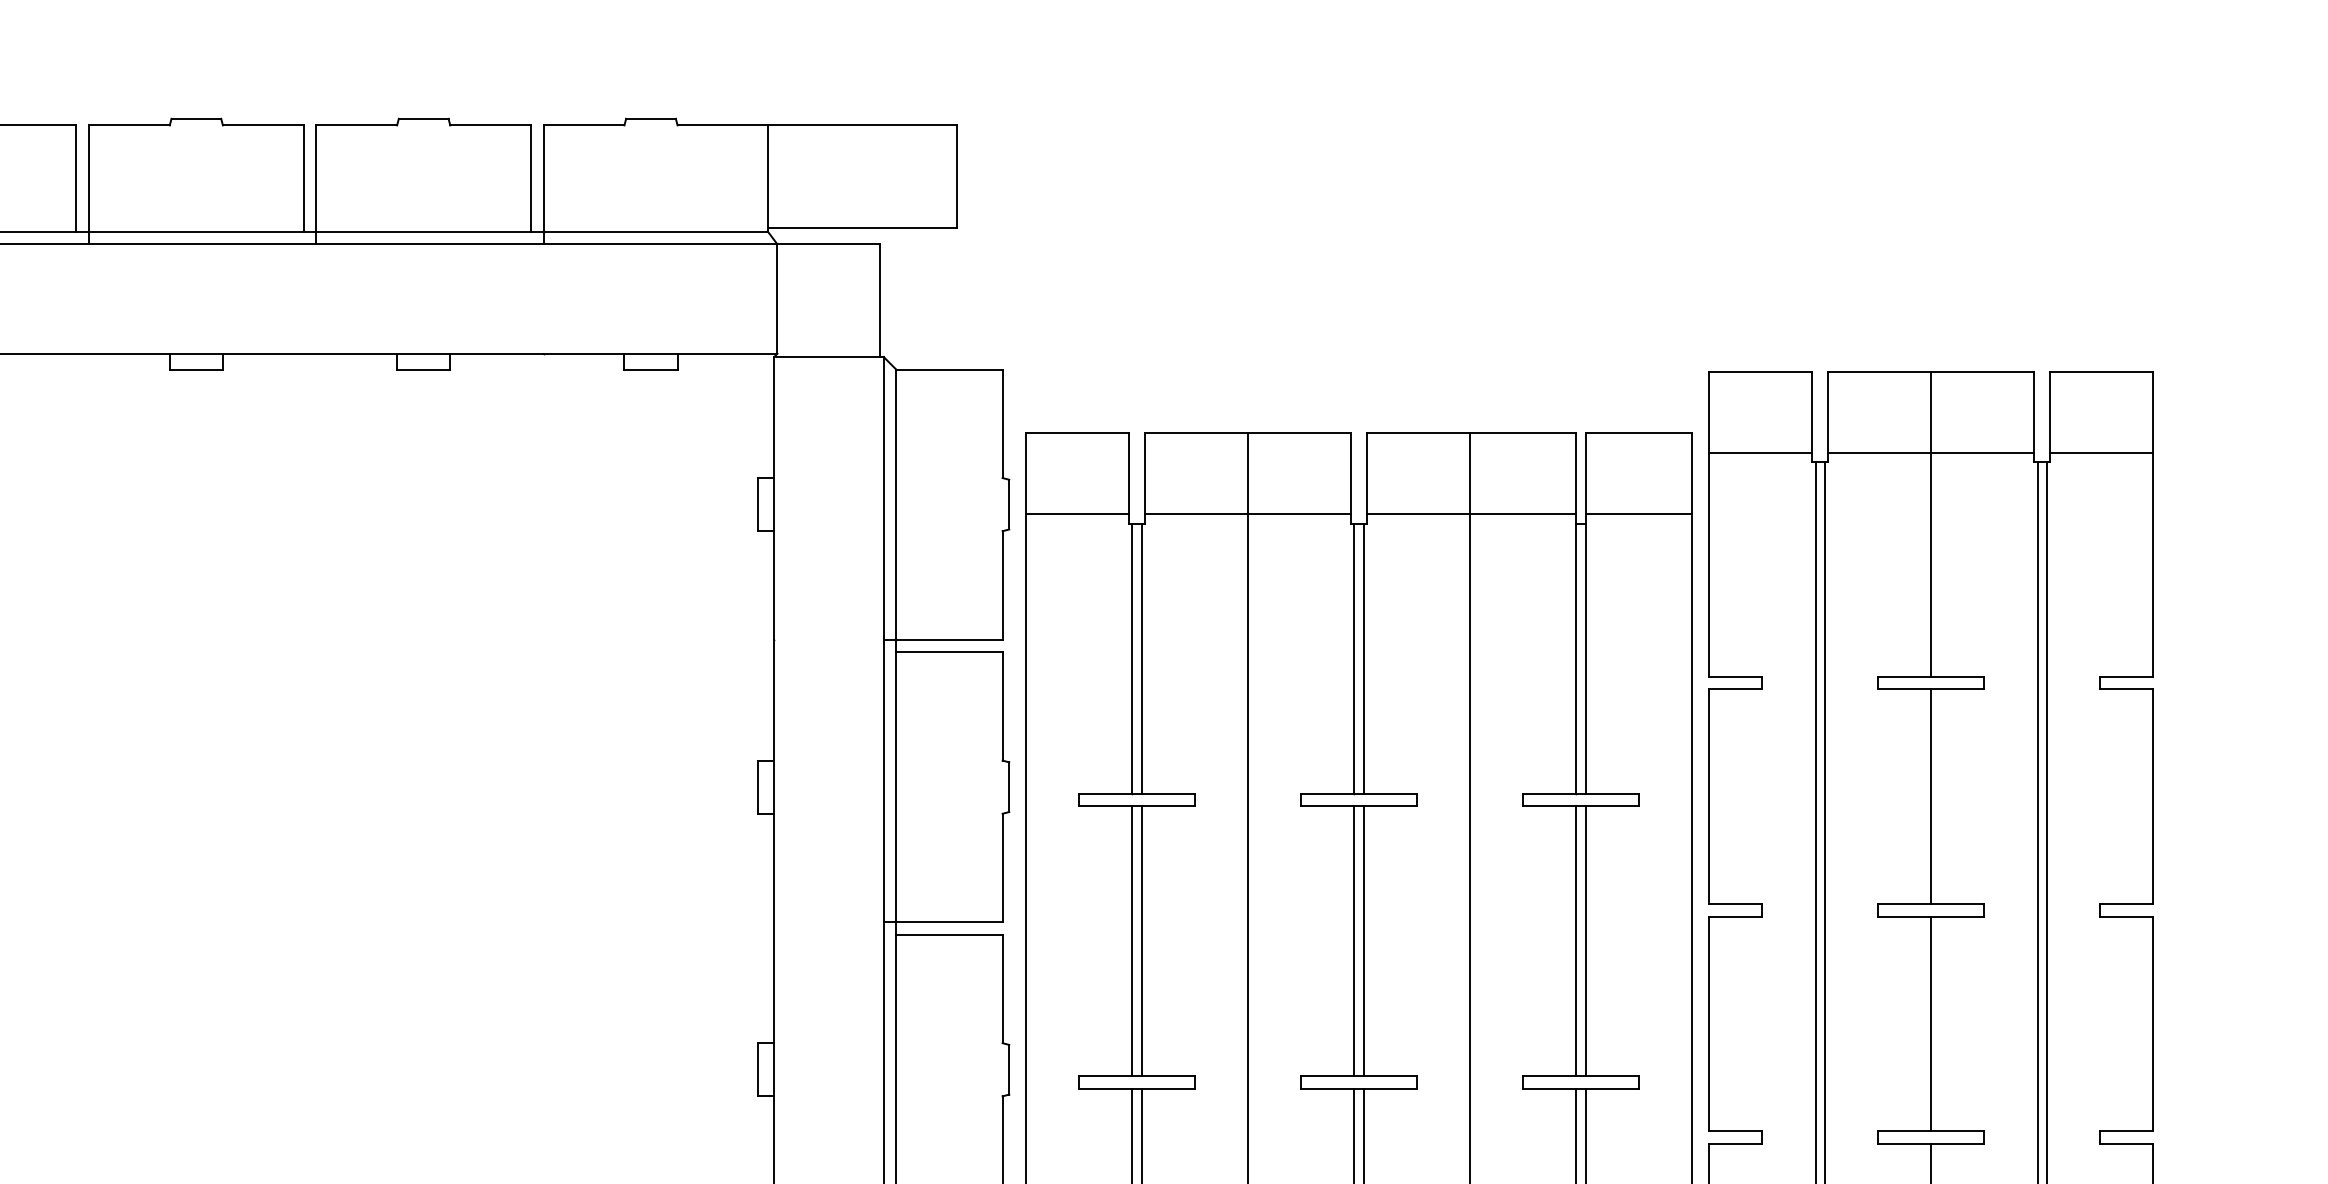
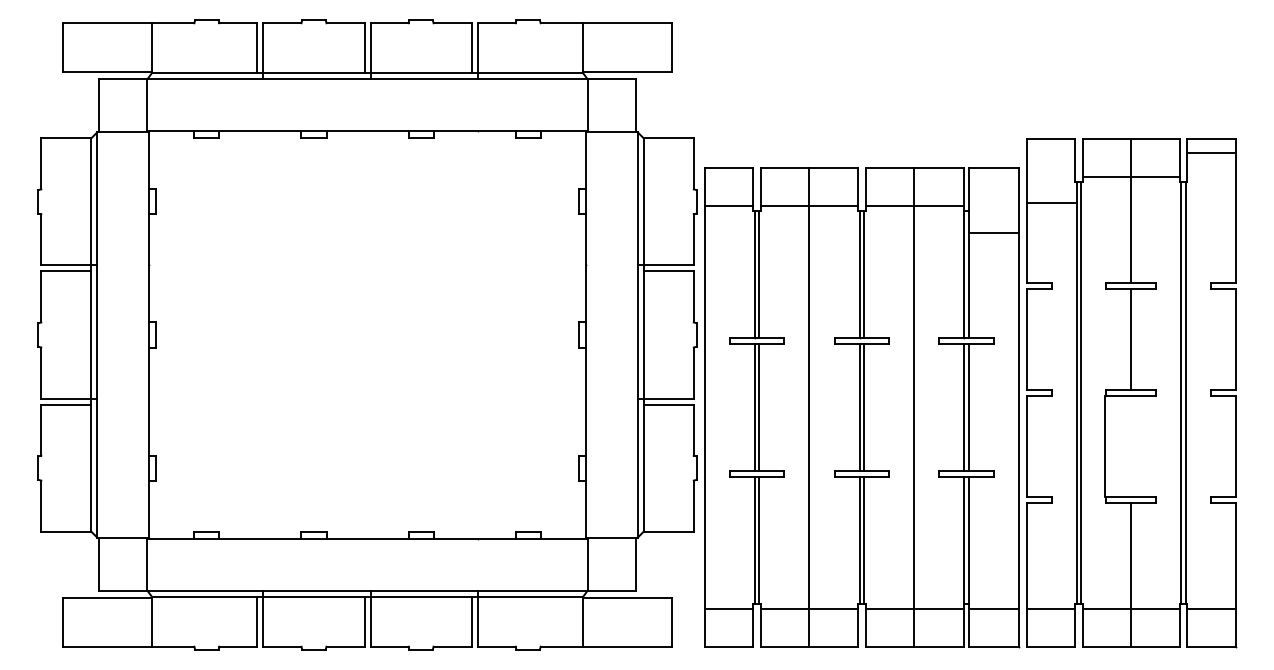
line: (1759, 452) -> (1050, 203), moved
line: (2101, 452) -> (1211, 153), moved
line: (1638, 514) -> (993, 233), moved
line: (1931, 1023) -> (1105, 446), moved

